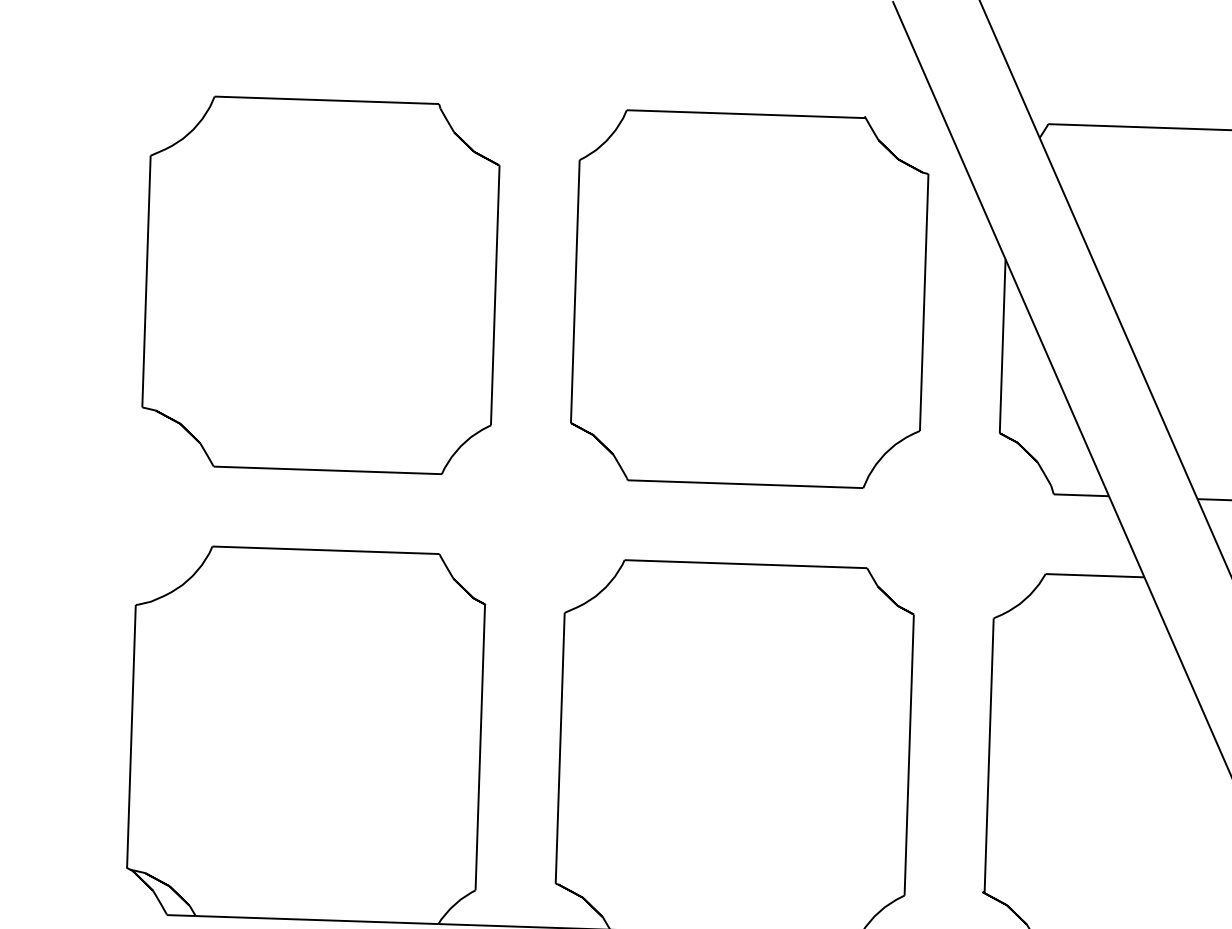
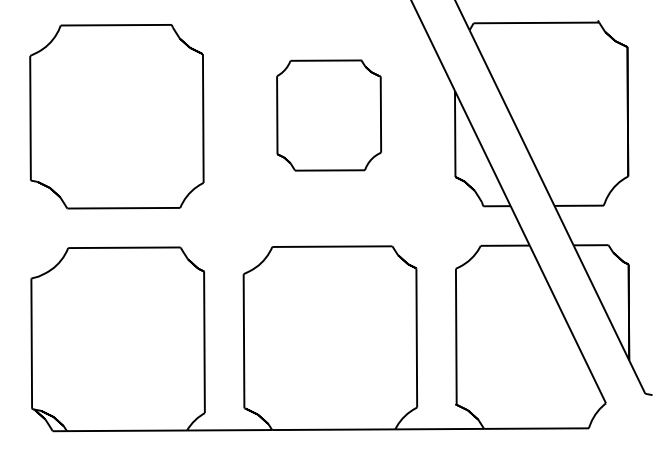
part: (748, 299) -> (328, 115), size x0.6

